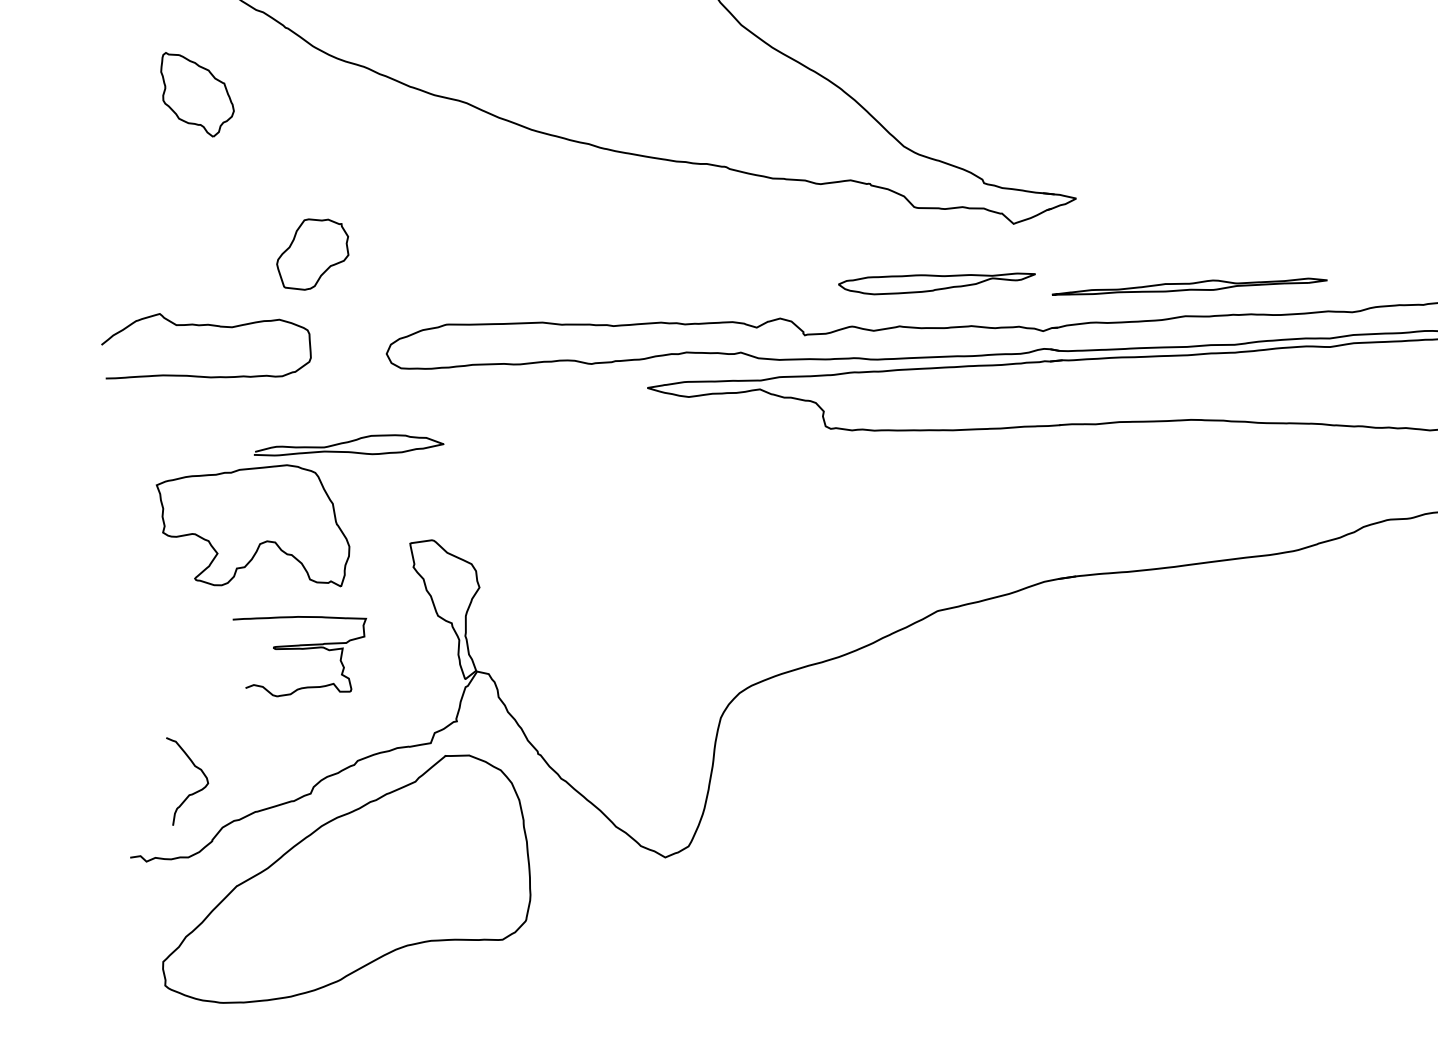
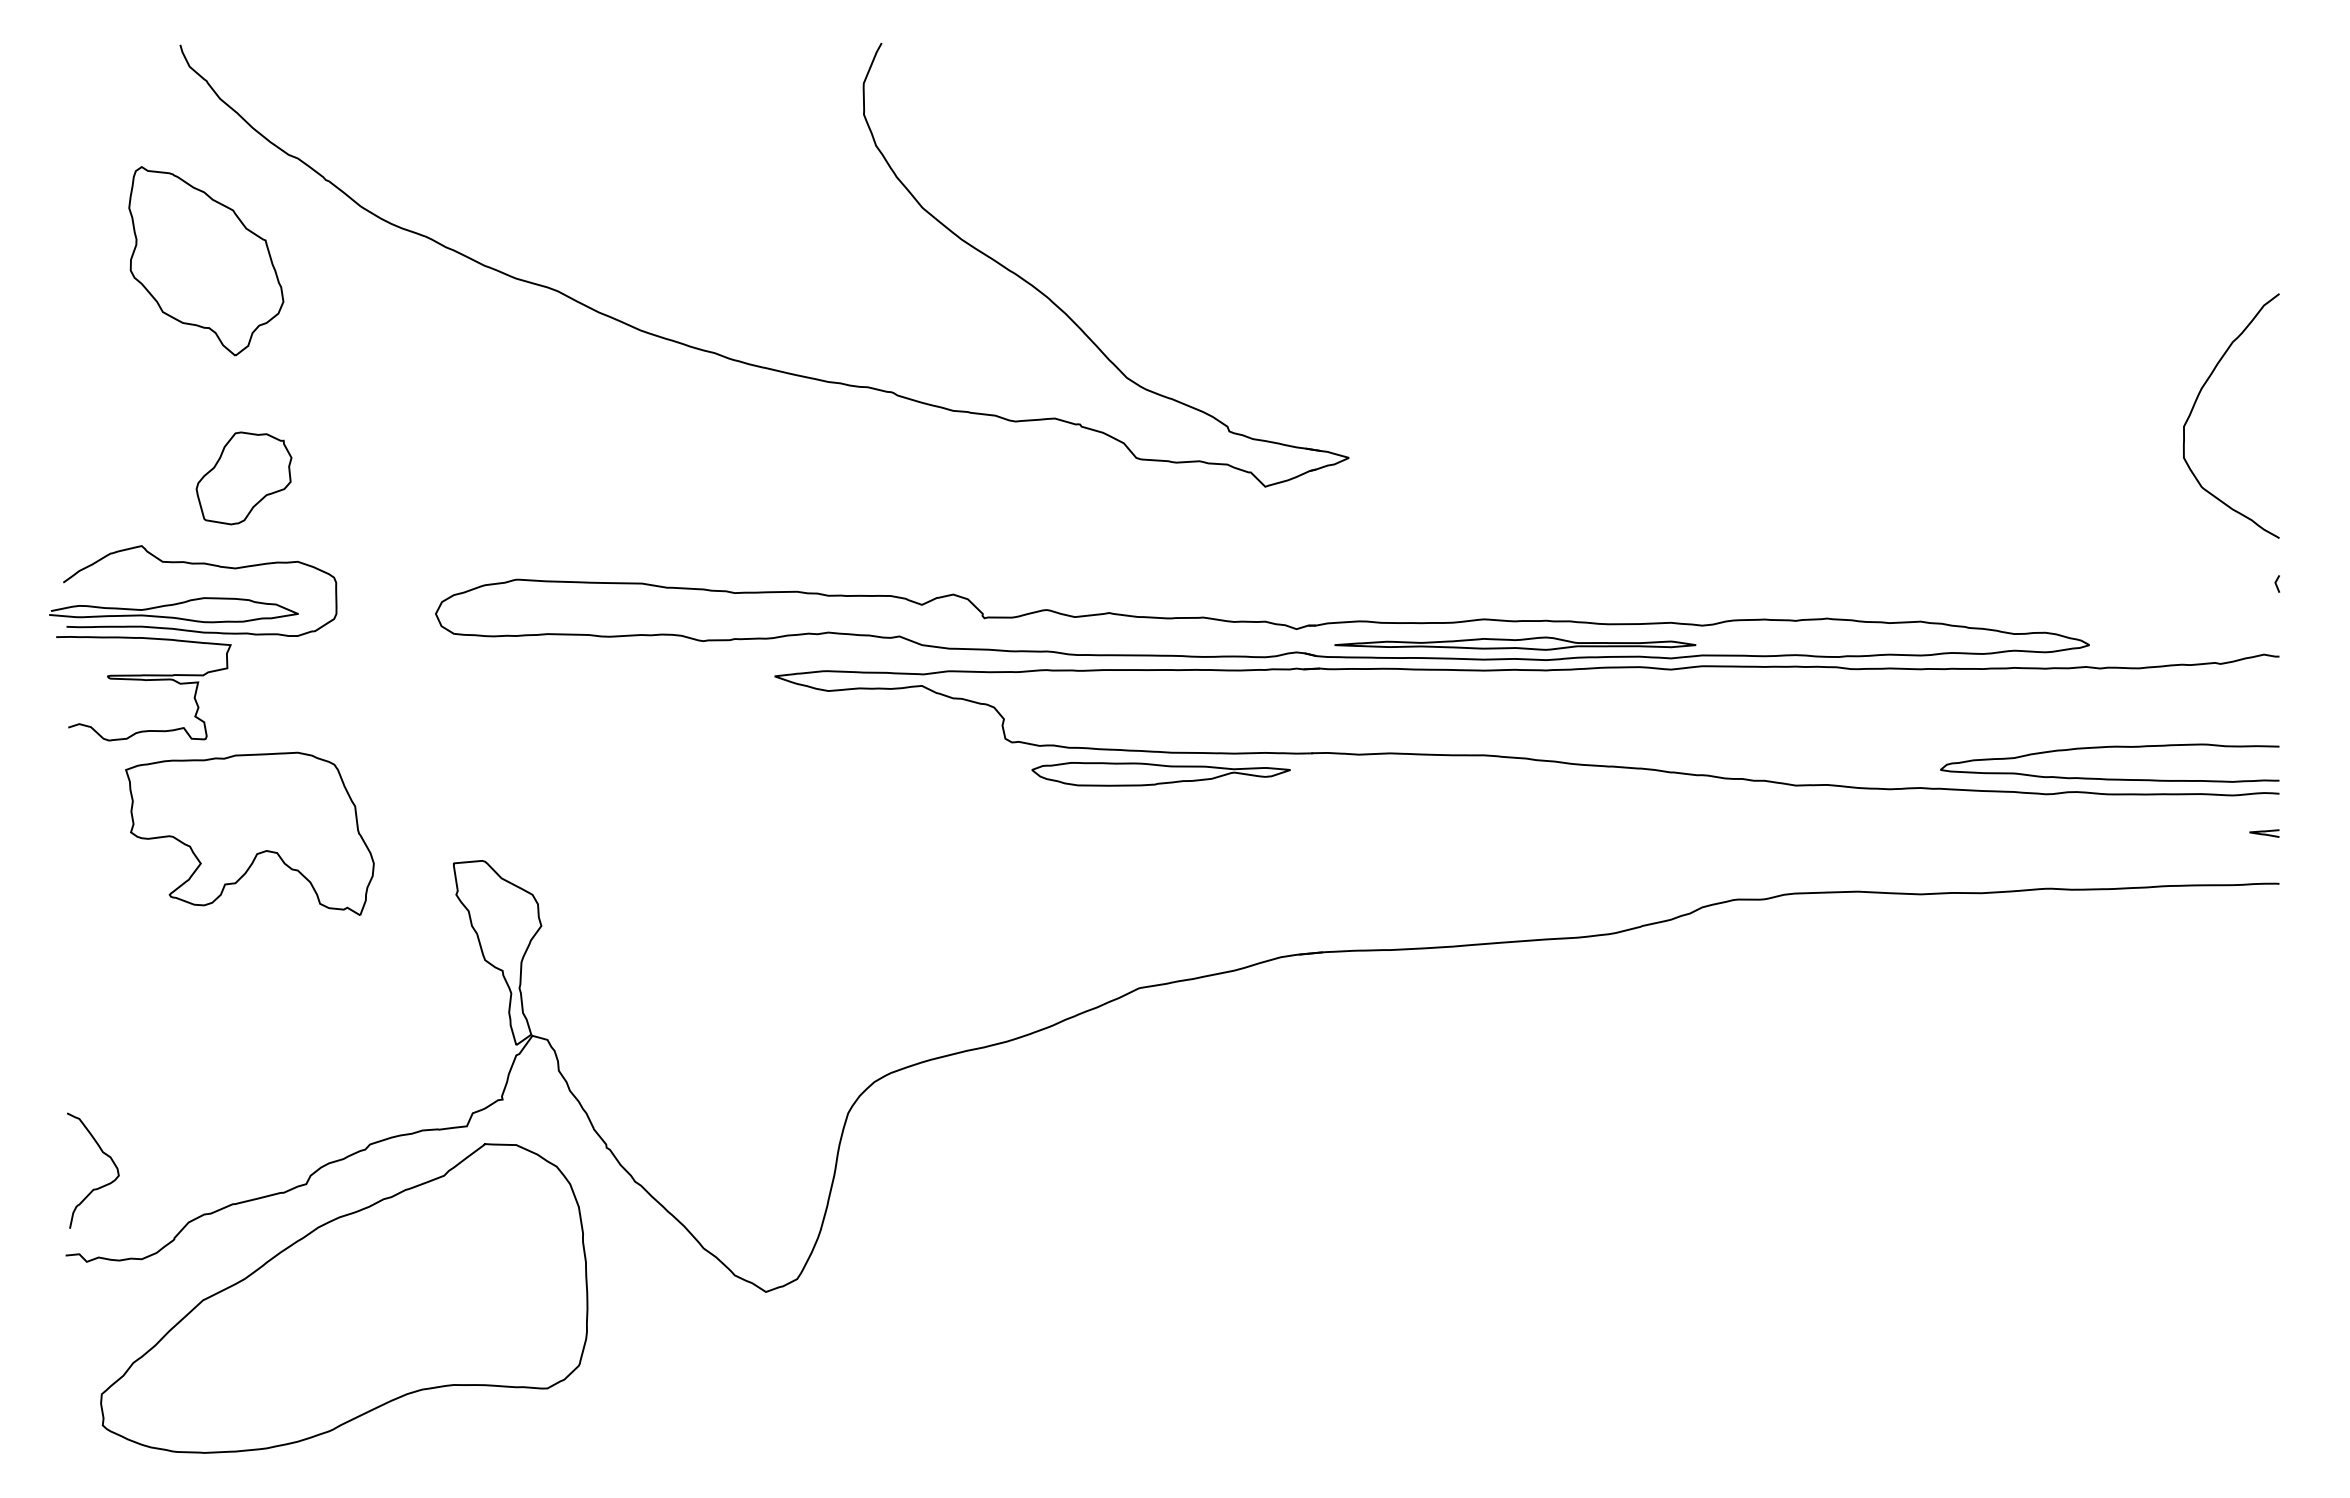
part: (197, 94) -> (206, 261), size x1.67
part: (312, 254) -> (243, 478), moved
part: (936, 282) -> (1160, 774), moved
part: (1189, 286) -> (1515, 643), moved
curve: (348, 442) -> (173, 605), moved
curve: (300, 649) -> (143, 680), moved
curve: (194, 792) -> (100, 1186), moved

